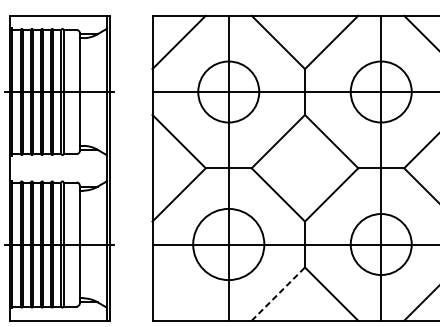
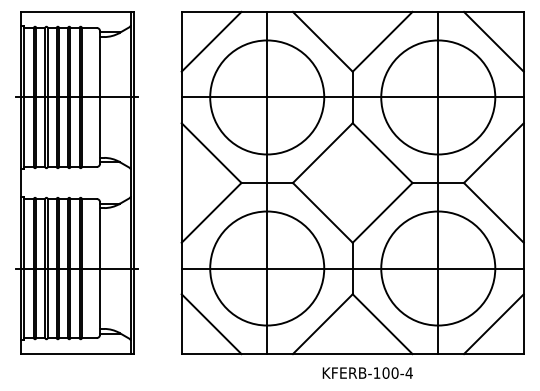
circle: (229, 92) -> (267, 97), size x1.67
circle: (381, 92) -> (438, 97), size x1.67
circle: (229, 244) -> (267, 268), size x1.43
circle: (381, 244) -> (438, 268), size x1.67
line: (278, 293) -> (323, 323), dashed -> solid
line: (179, 294) -> (211, 324), added

